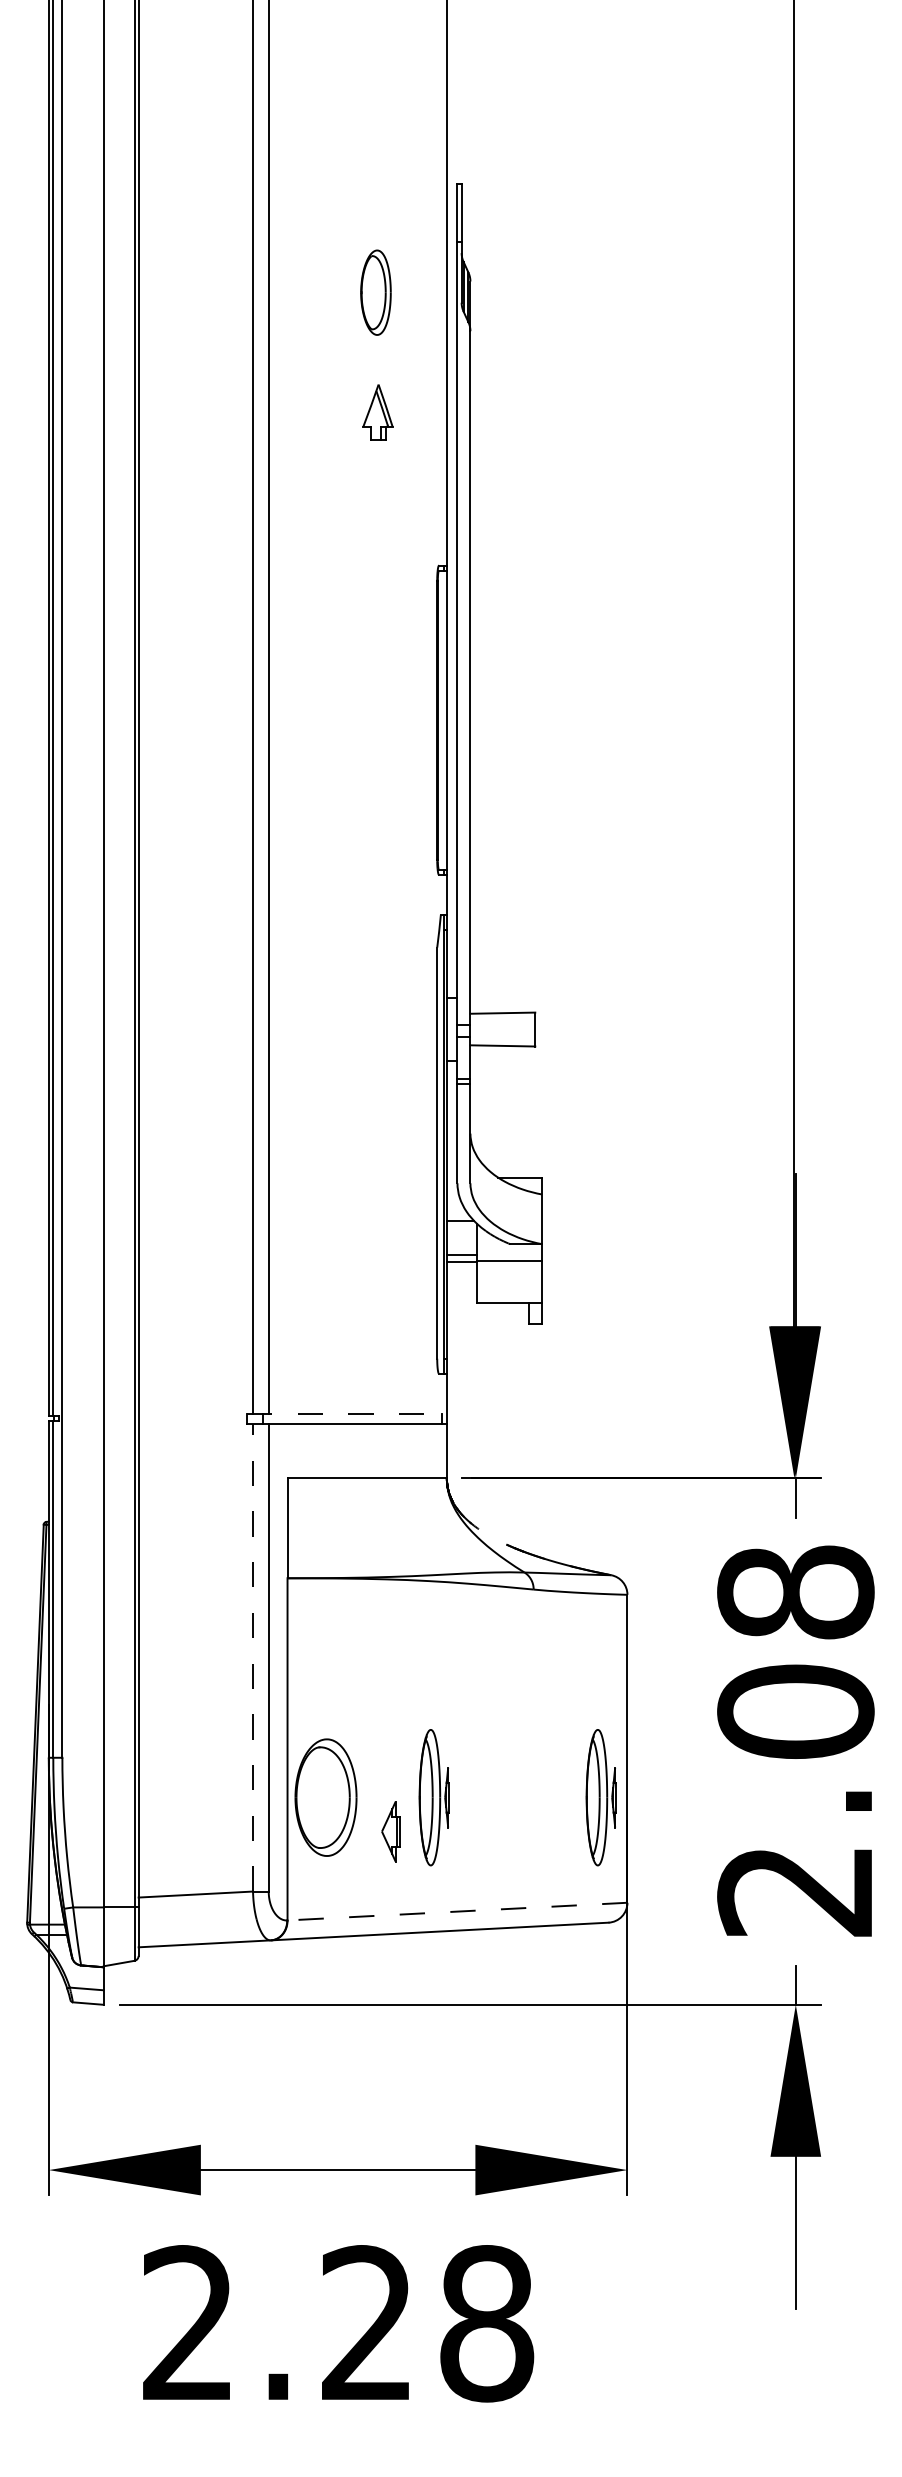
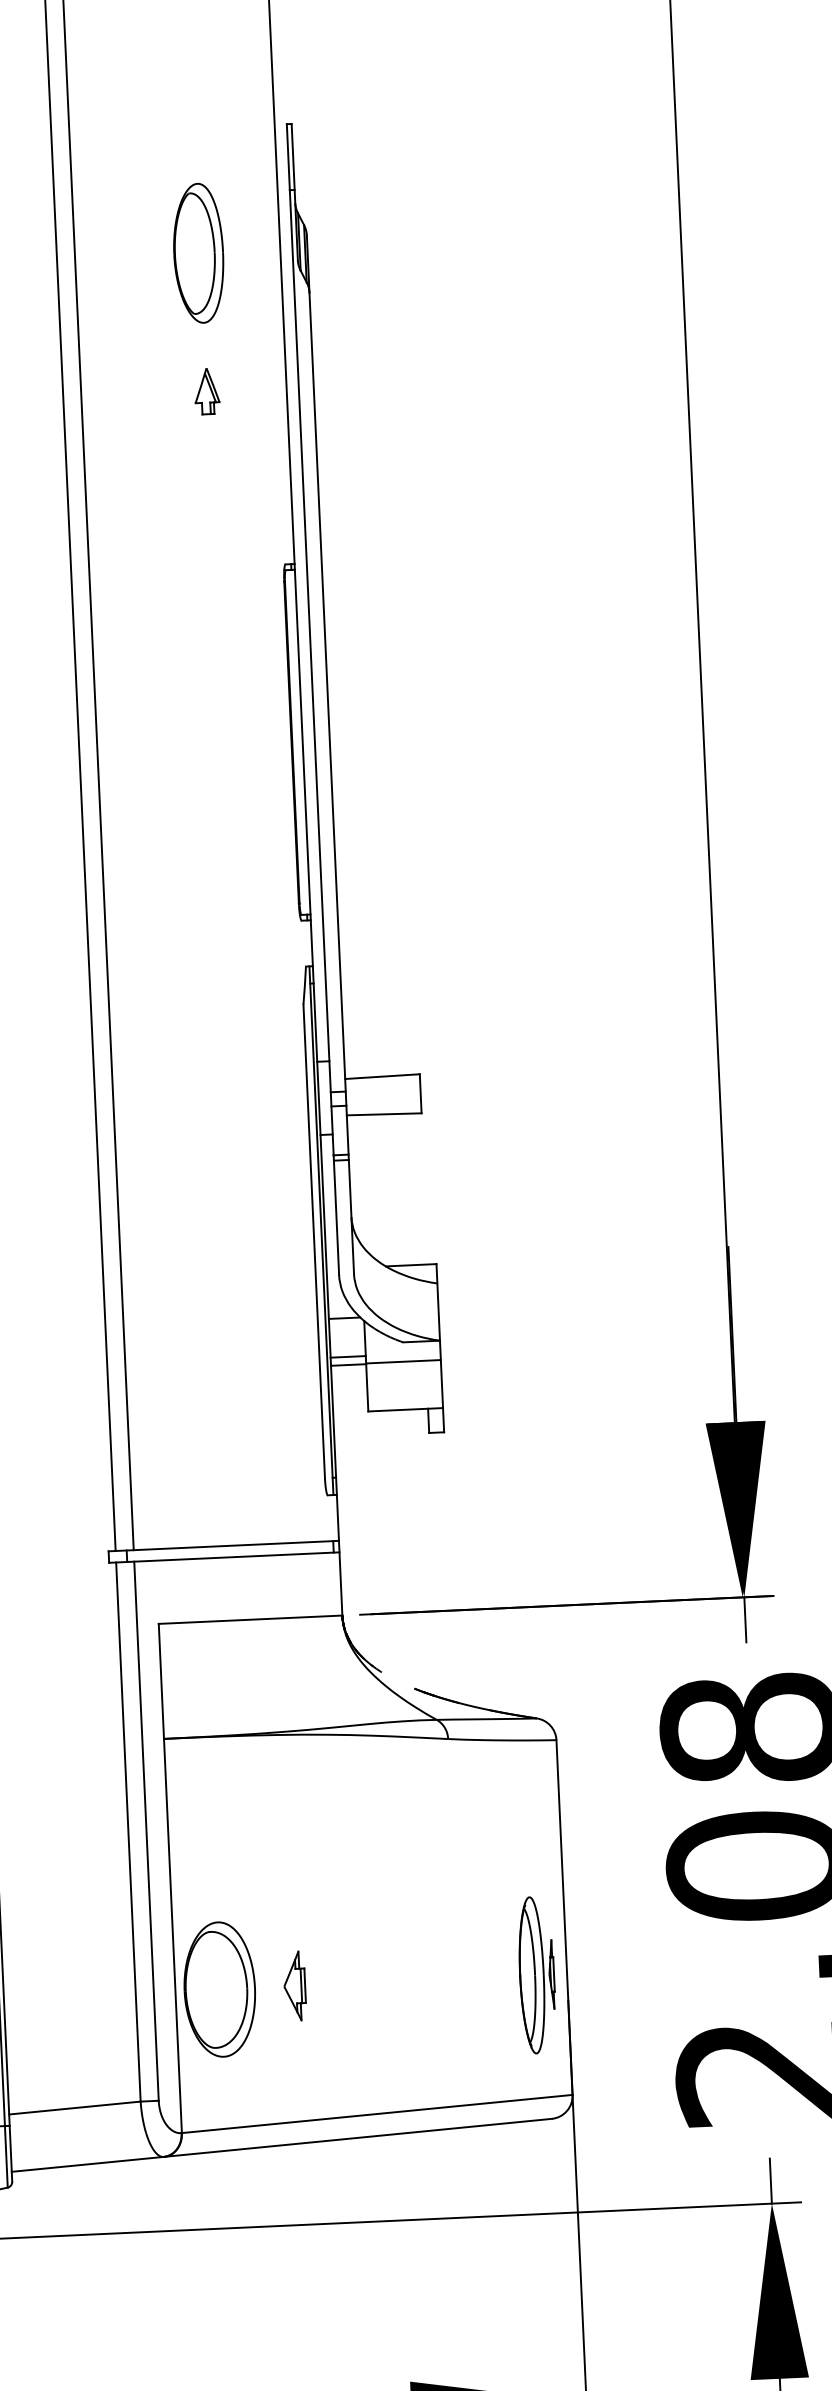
part: (375, 292) -> (198, 253), size x1.43
part: (377, 412) -> (206, 391), size x0.71
line: (346, 1413) -> (223, 1545), dashed -> solid
line: (253, 1657) -> (128, 1831), dashed -> solid
part: (433, 1797) -> (343, 1983), removed
part: (390, 1831) -> (294, 1986), moved
line: (456, 1911) -> (376, 2113), dashed -> solid

